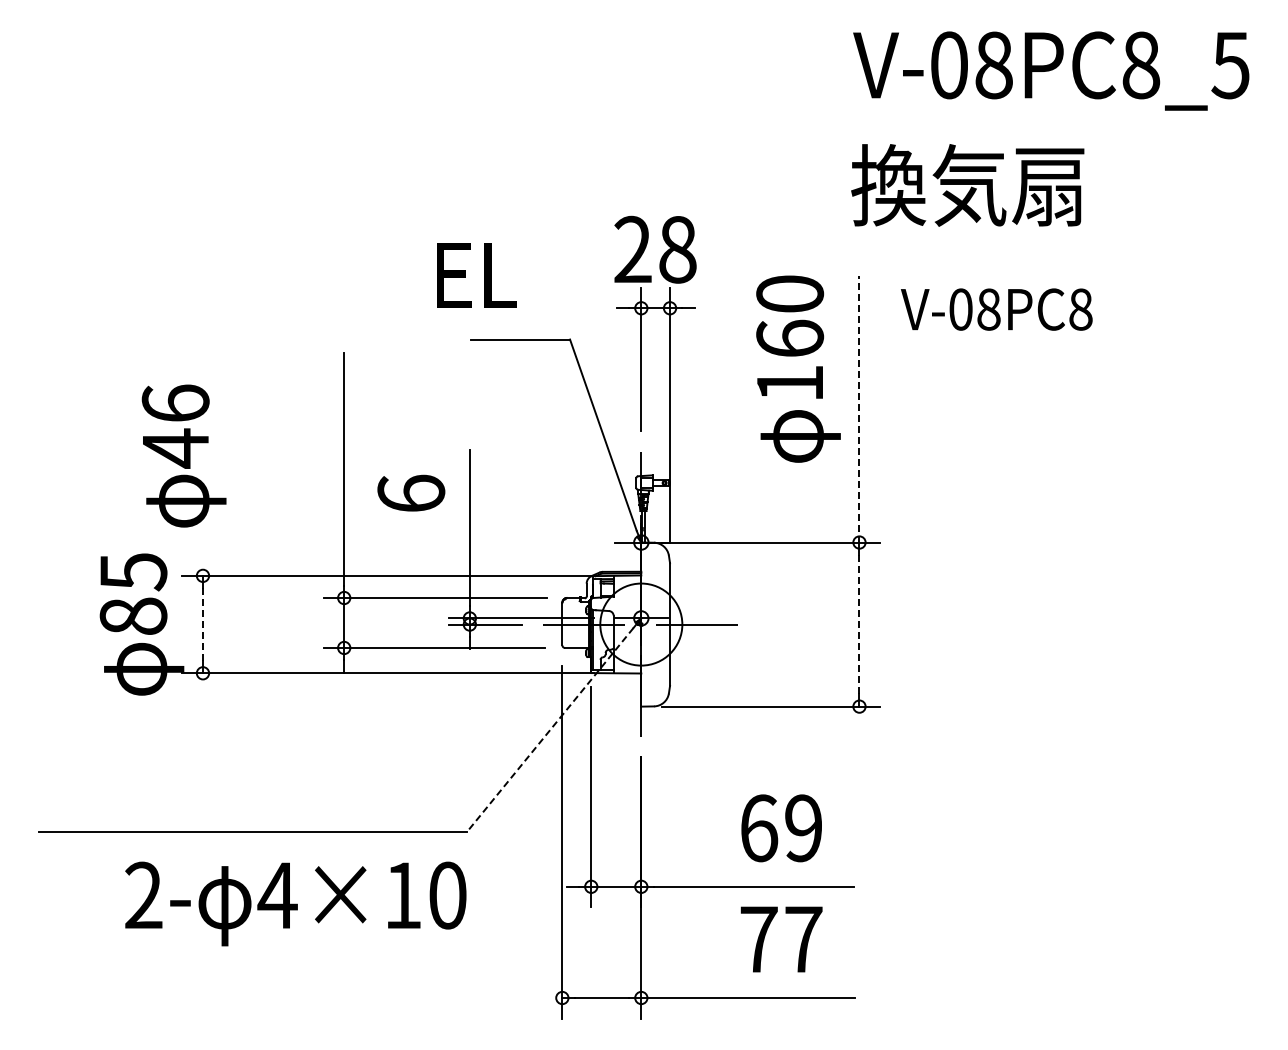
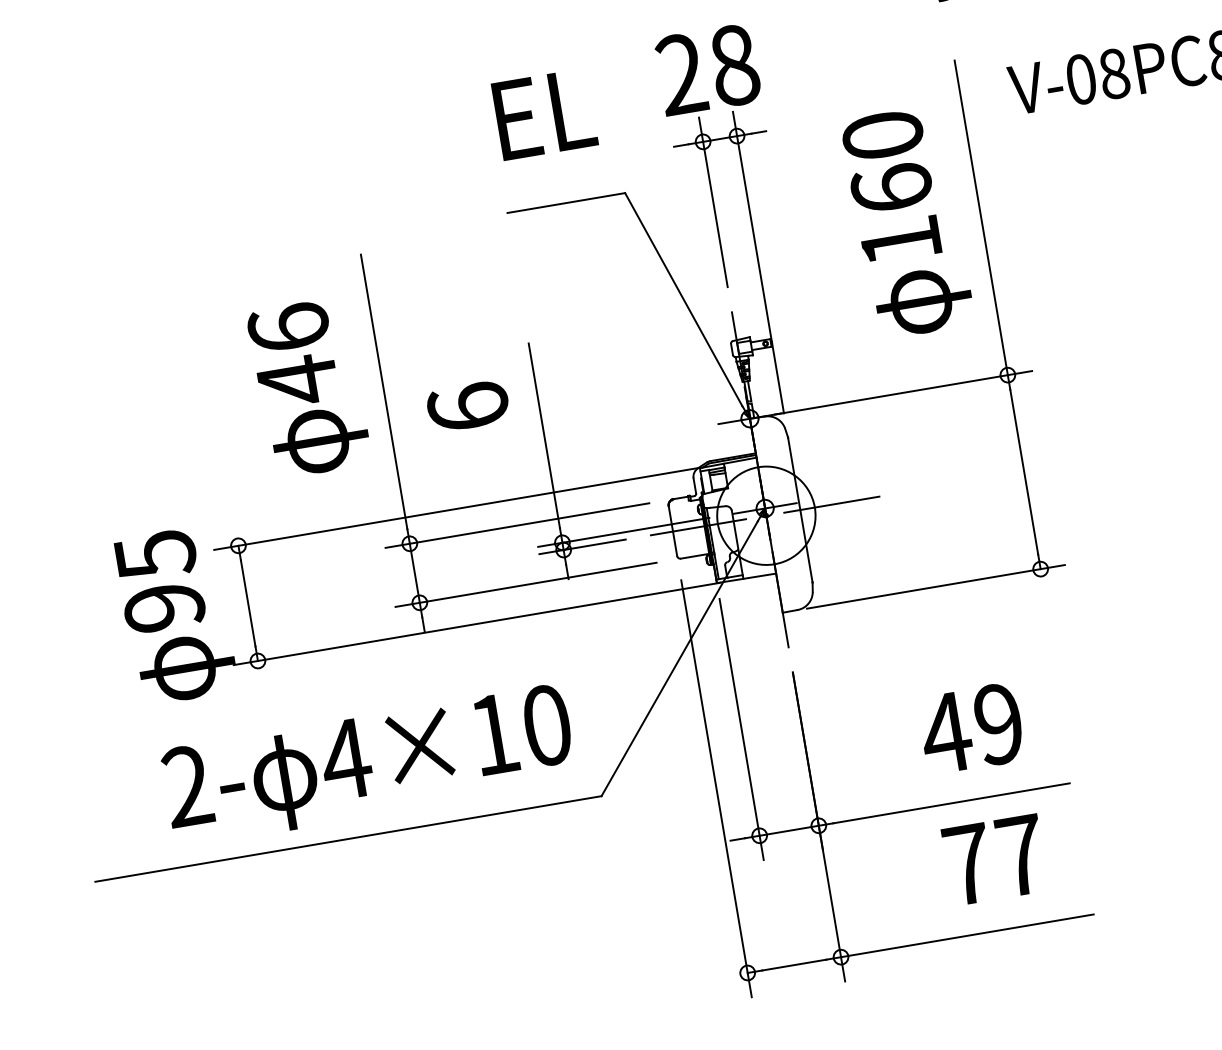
text: (476, 275) -> (544, 114), moved
text: (798, 368) -> (907, 221), moved
line: (859, 408) -> (981, 216), dashed -> solid
text: (183, 455) -> (308, 387), moved
text: (133, 616) -> (164, 607), 85 -> 95
line: (202, 624) -> (247, 603), dashed -> solid
line: (859, 624) -> (1024, 472), dashed -> solid
line: (550, 730) -> (680, 659), dashed -> solid
text: (758, 828) -> (945, 733), 69 -> 49
text: (295, 903) -> (368, 765), moved

